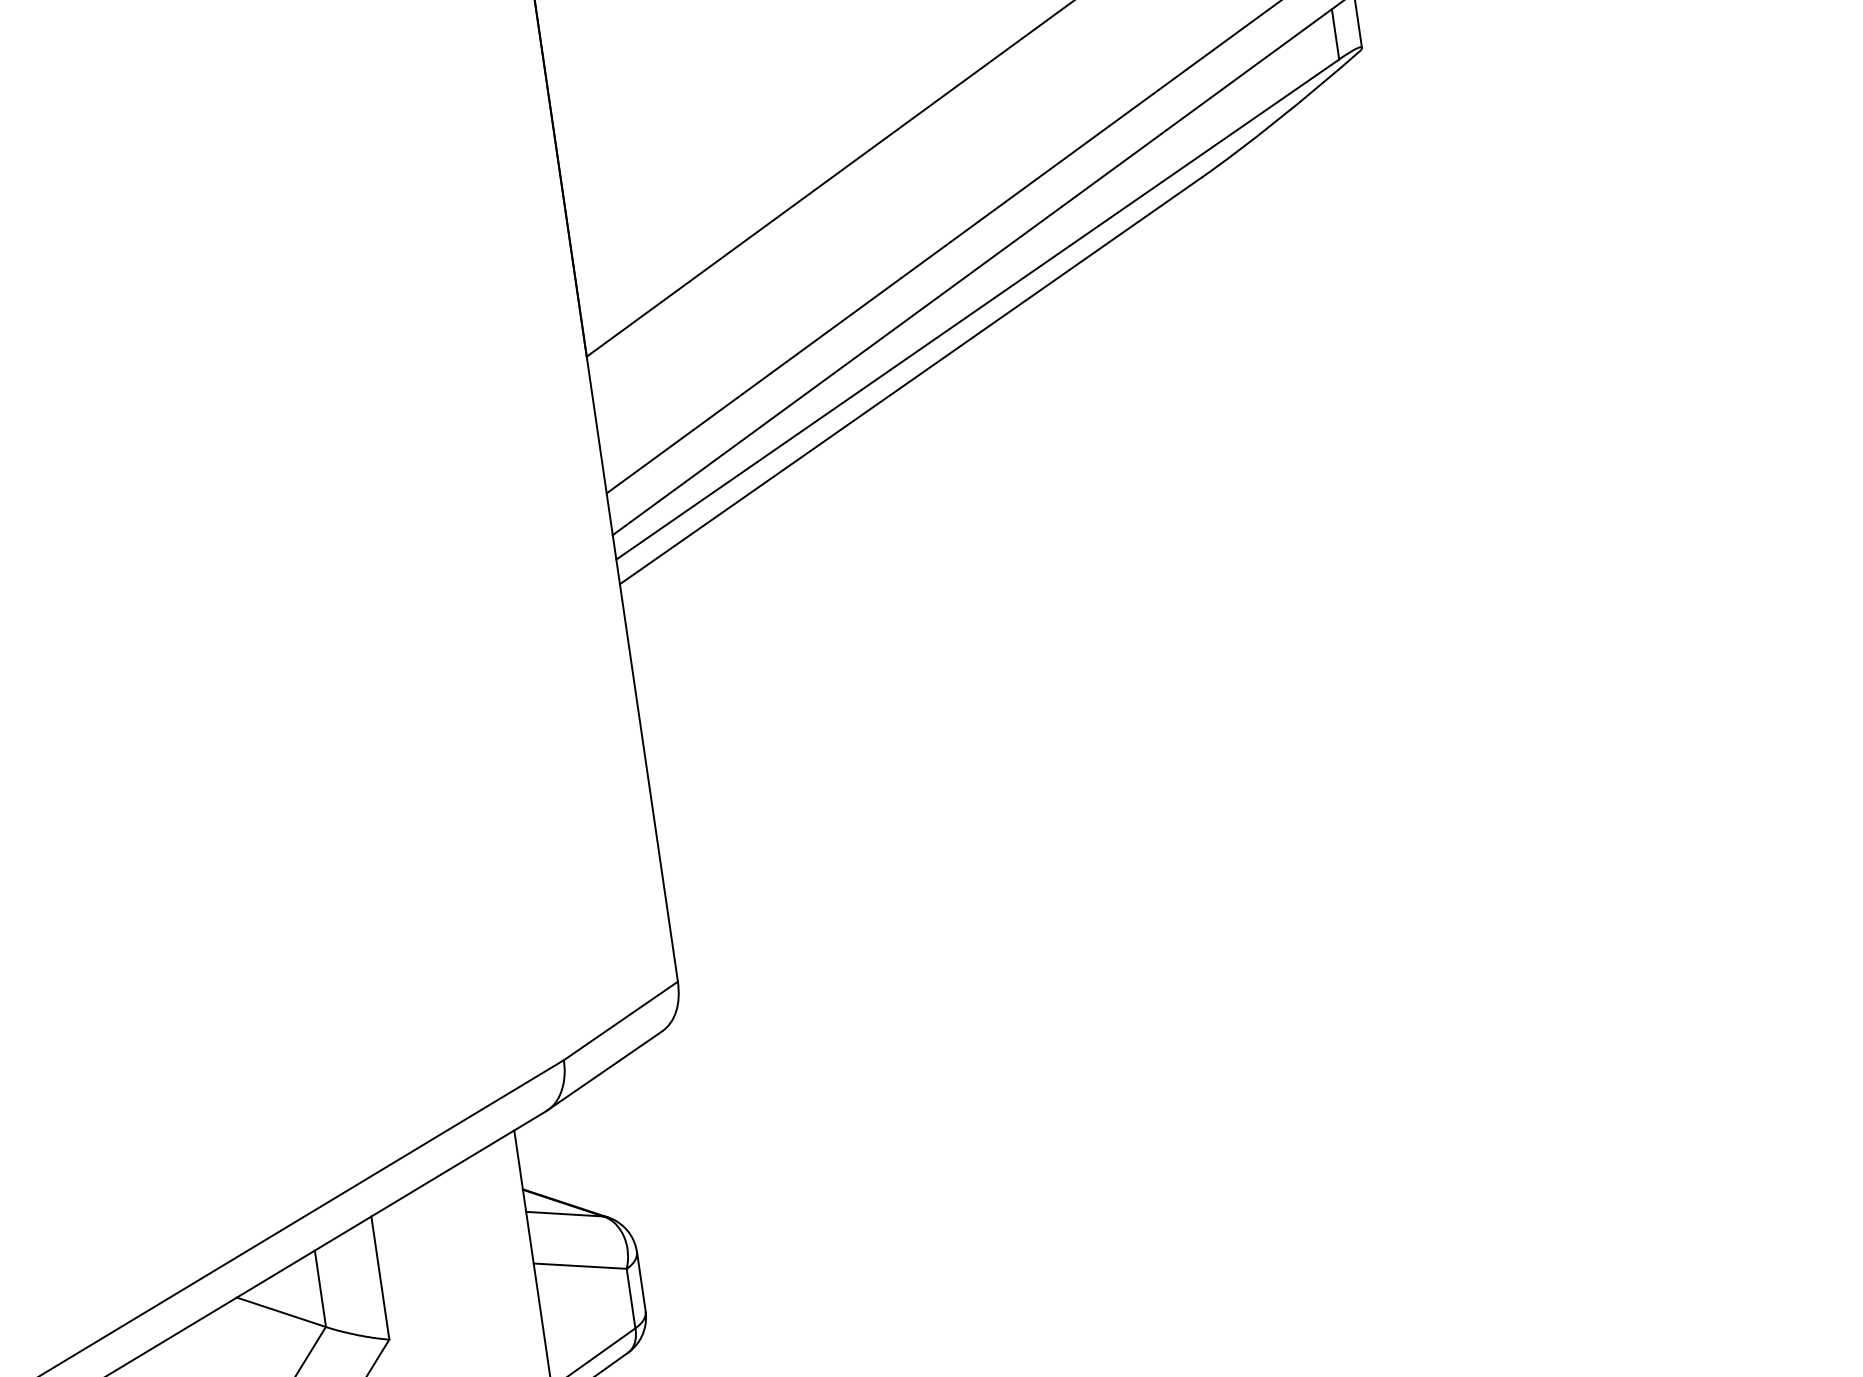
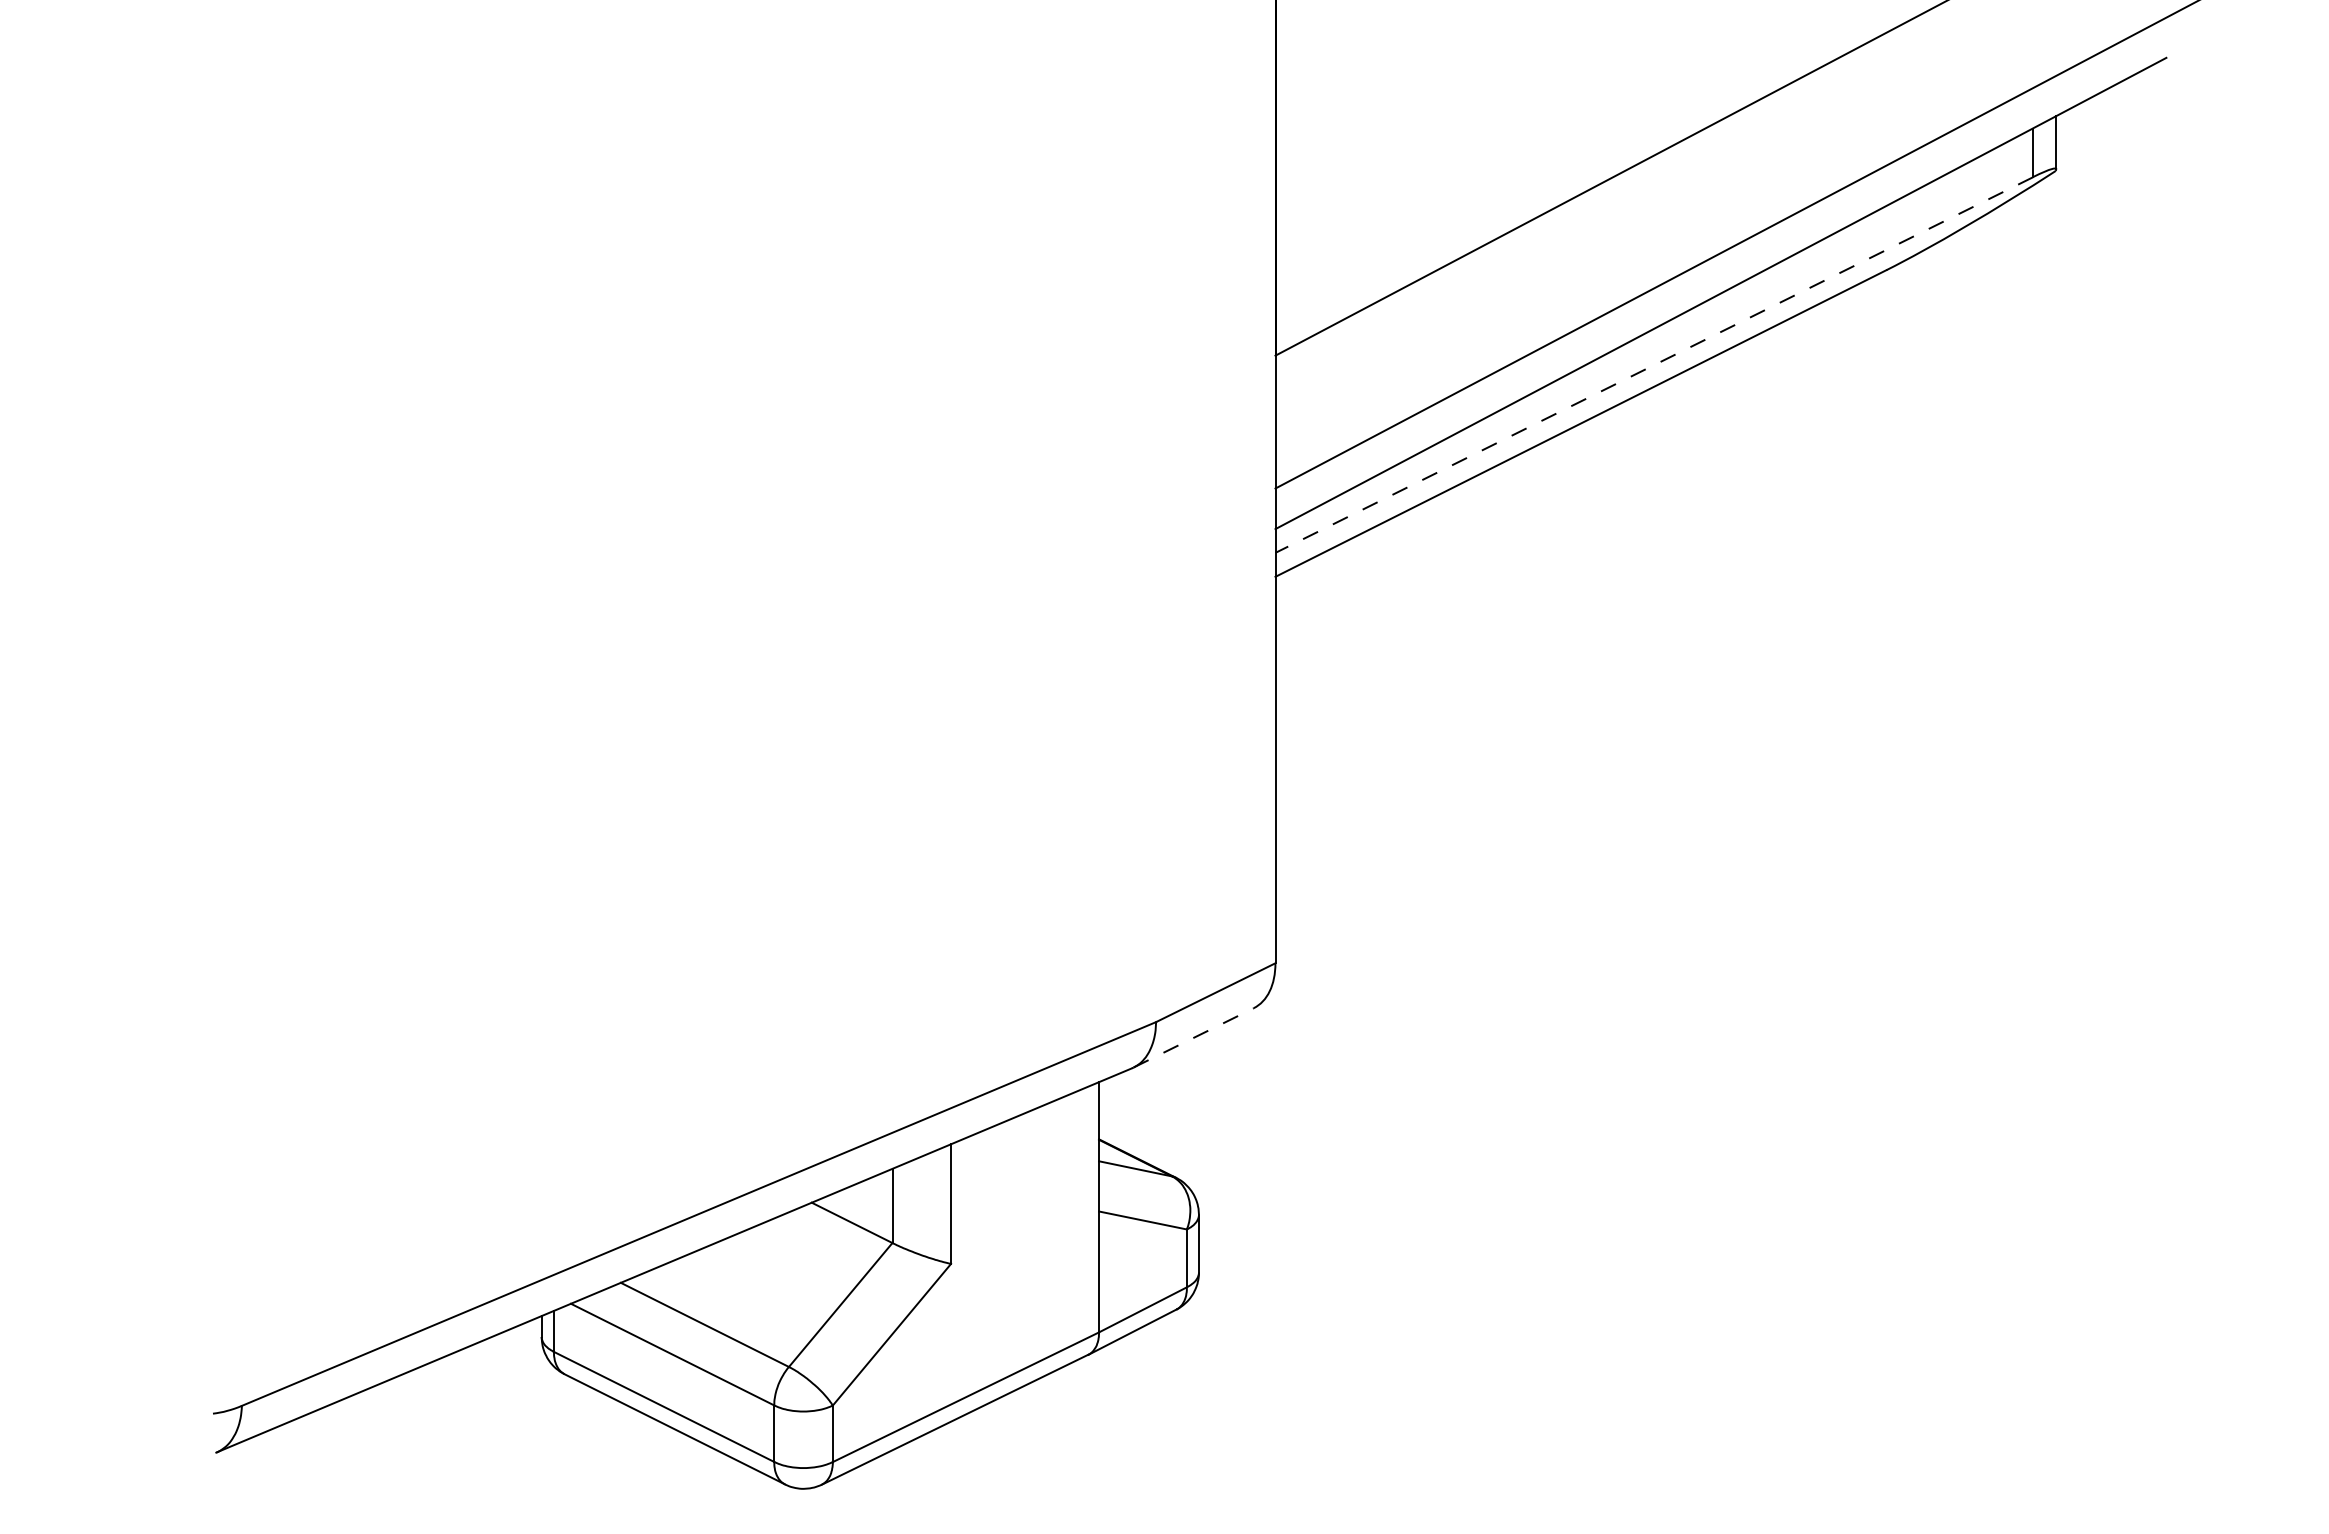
line: (978, 309) -> (1654, 365), solid -> dashed
line: (604, 1070) -> (1193, 1037), solid -> dashed

